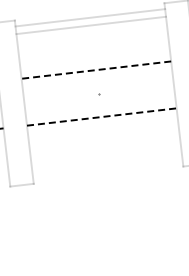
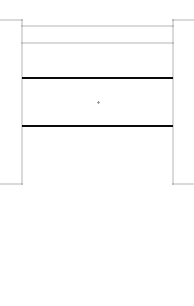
line: (91, 25) -> (97, 43), moved
line: (96, 70) -> (97, 78), dashed -> solid
line: (102, 116) -> (98, 125), dashed -> solid

